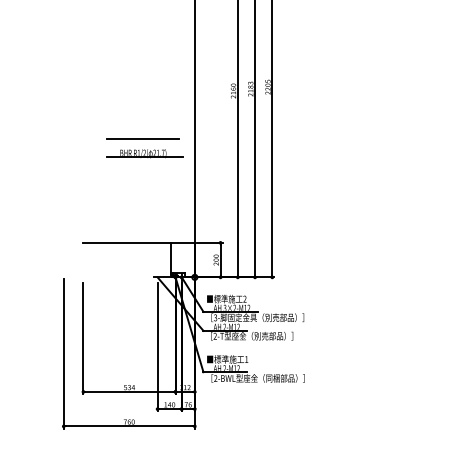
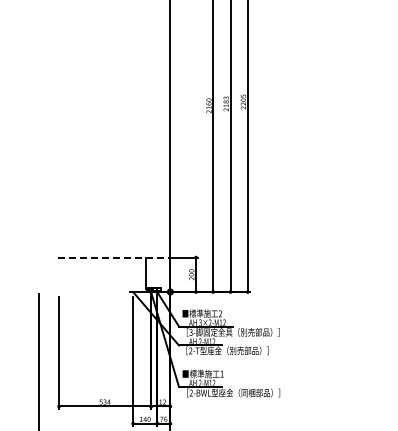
line: (142, 139) -> (118, 154), removed
part: (144, 153) -> (120, 168), removed
line: (139, 242) -> (115, 257), solid -> dashed

